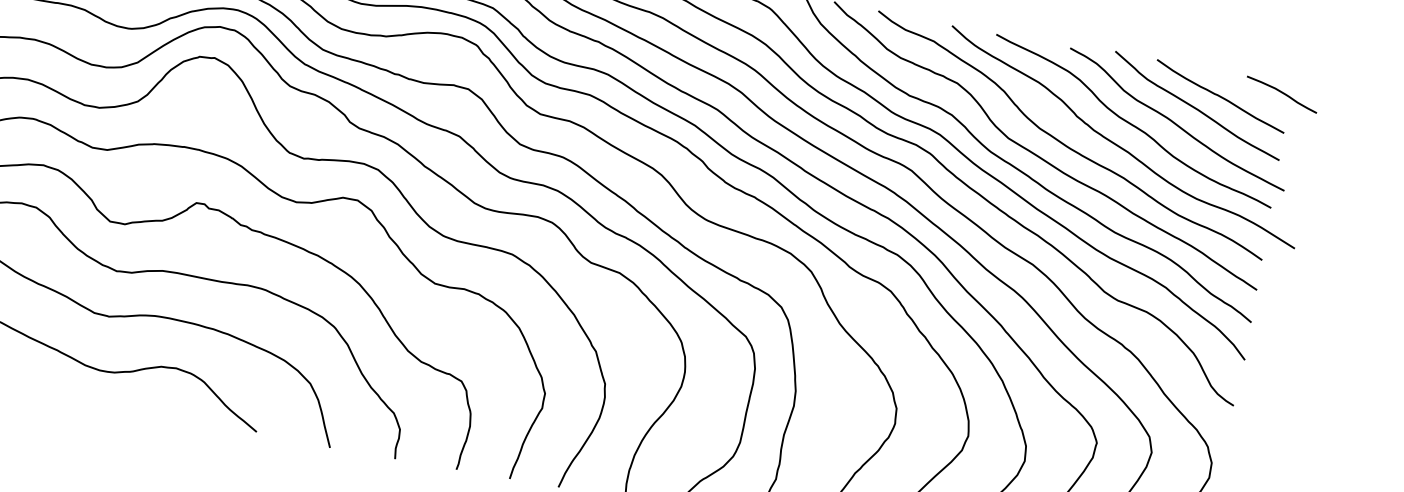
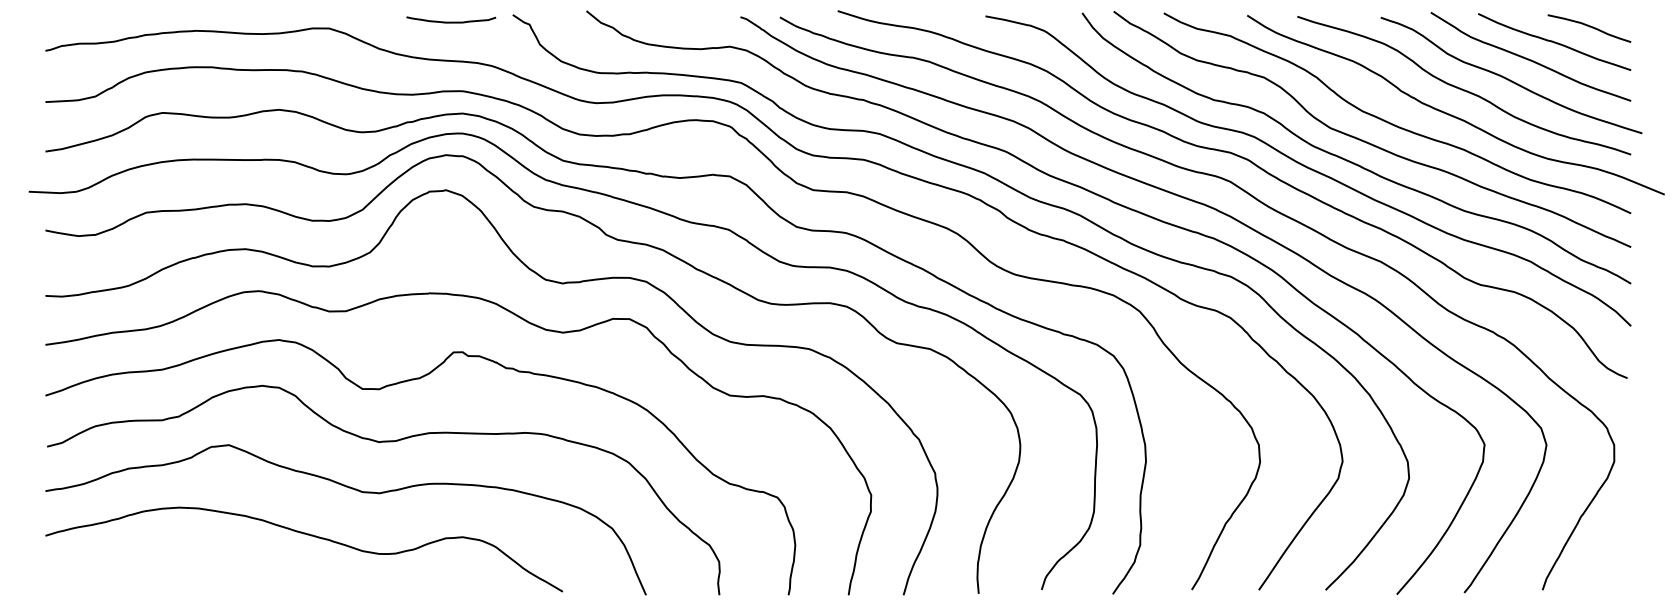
curve: (1282, 93) -> (1589, 27), moved

